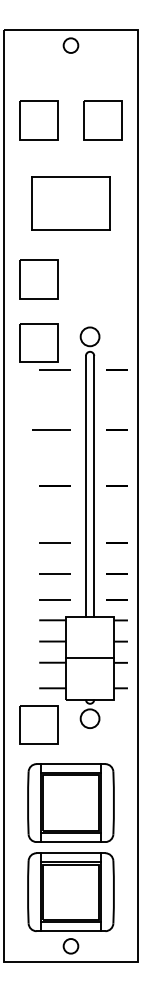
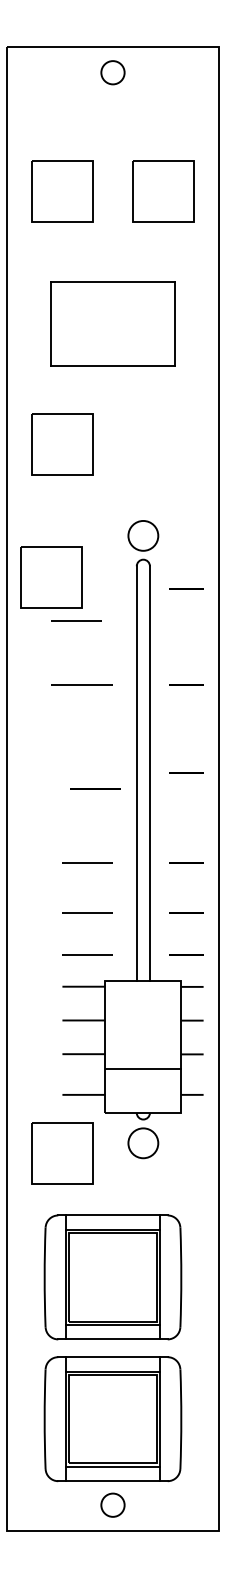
part: (44, 346) -> (59, 583), moved
line: (54, 485) -> (94, 788), moved
line: (89, 658) -> (142, 1069), moved

